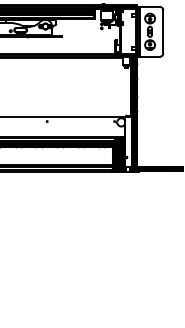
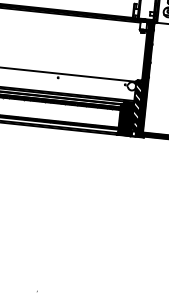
hatch: (128, 142) -> (136, 107), added

